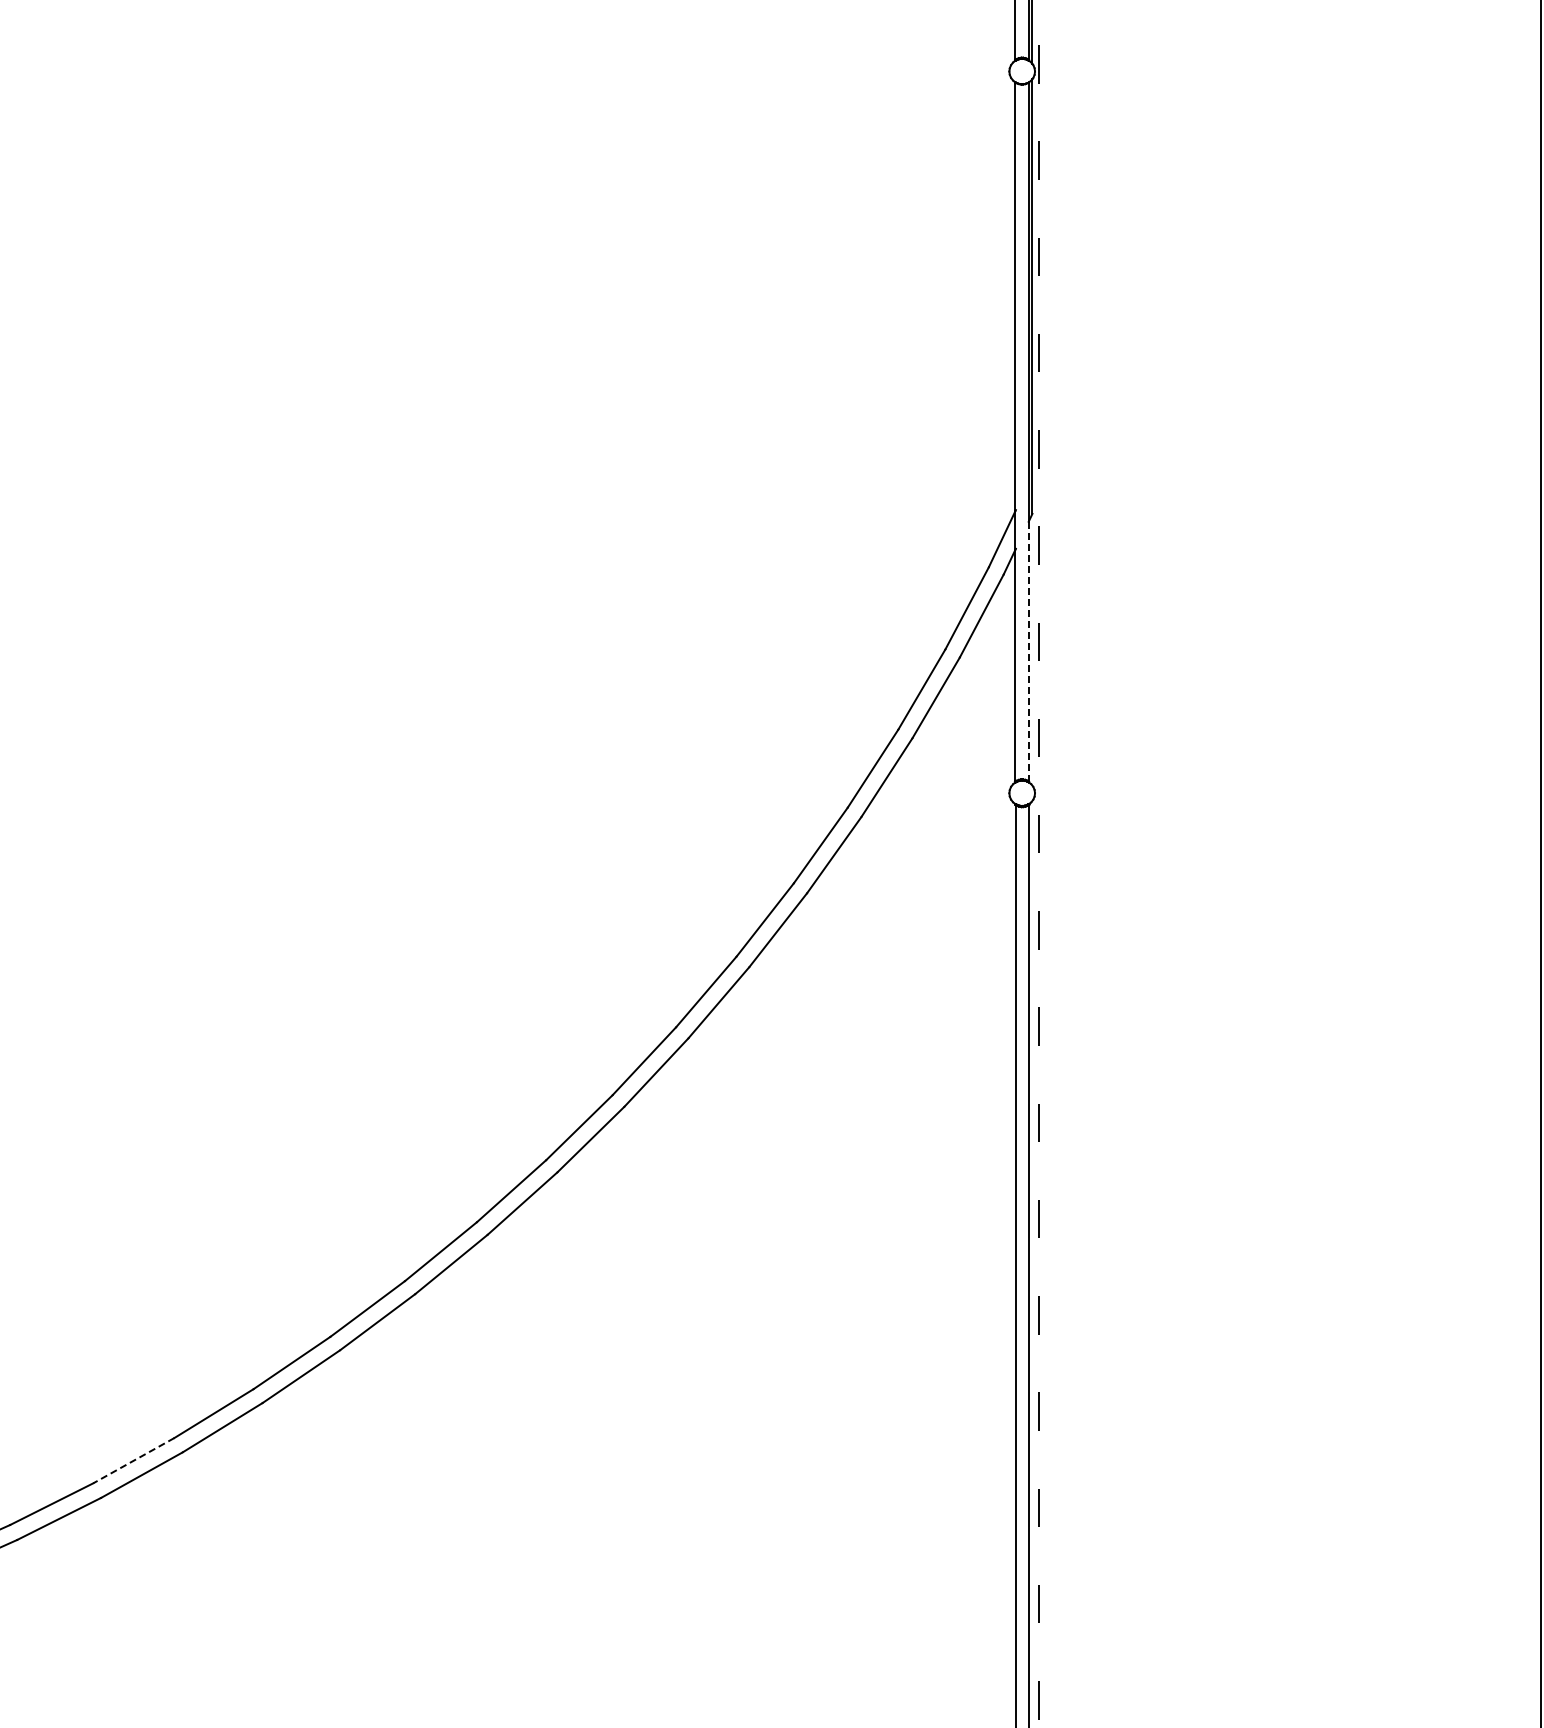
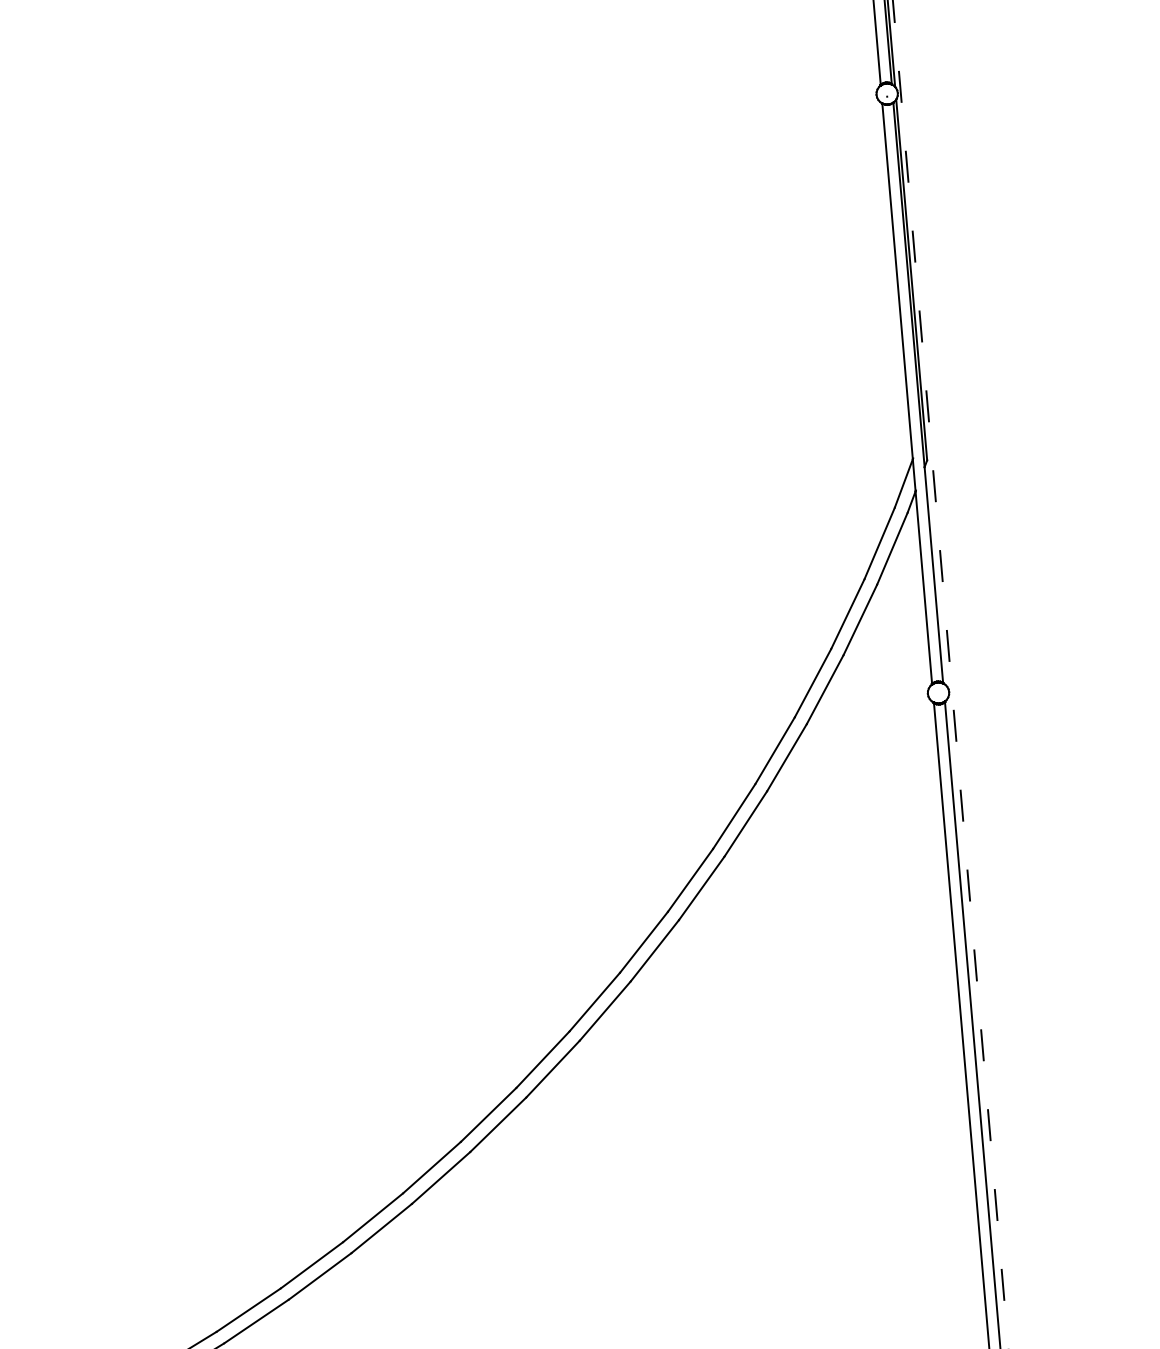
line: (1028, 651) -> (933, 574), dashed -> solid
line: (133, 1460) -> (248, 1310), dashed -> solid

